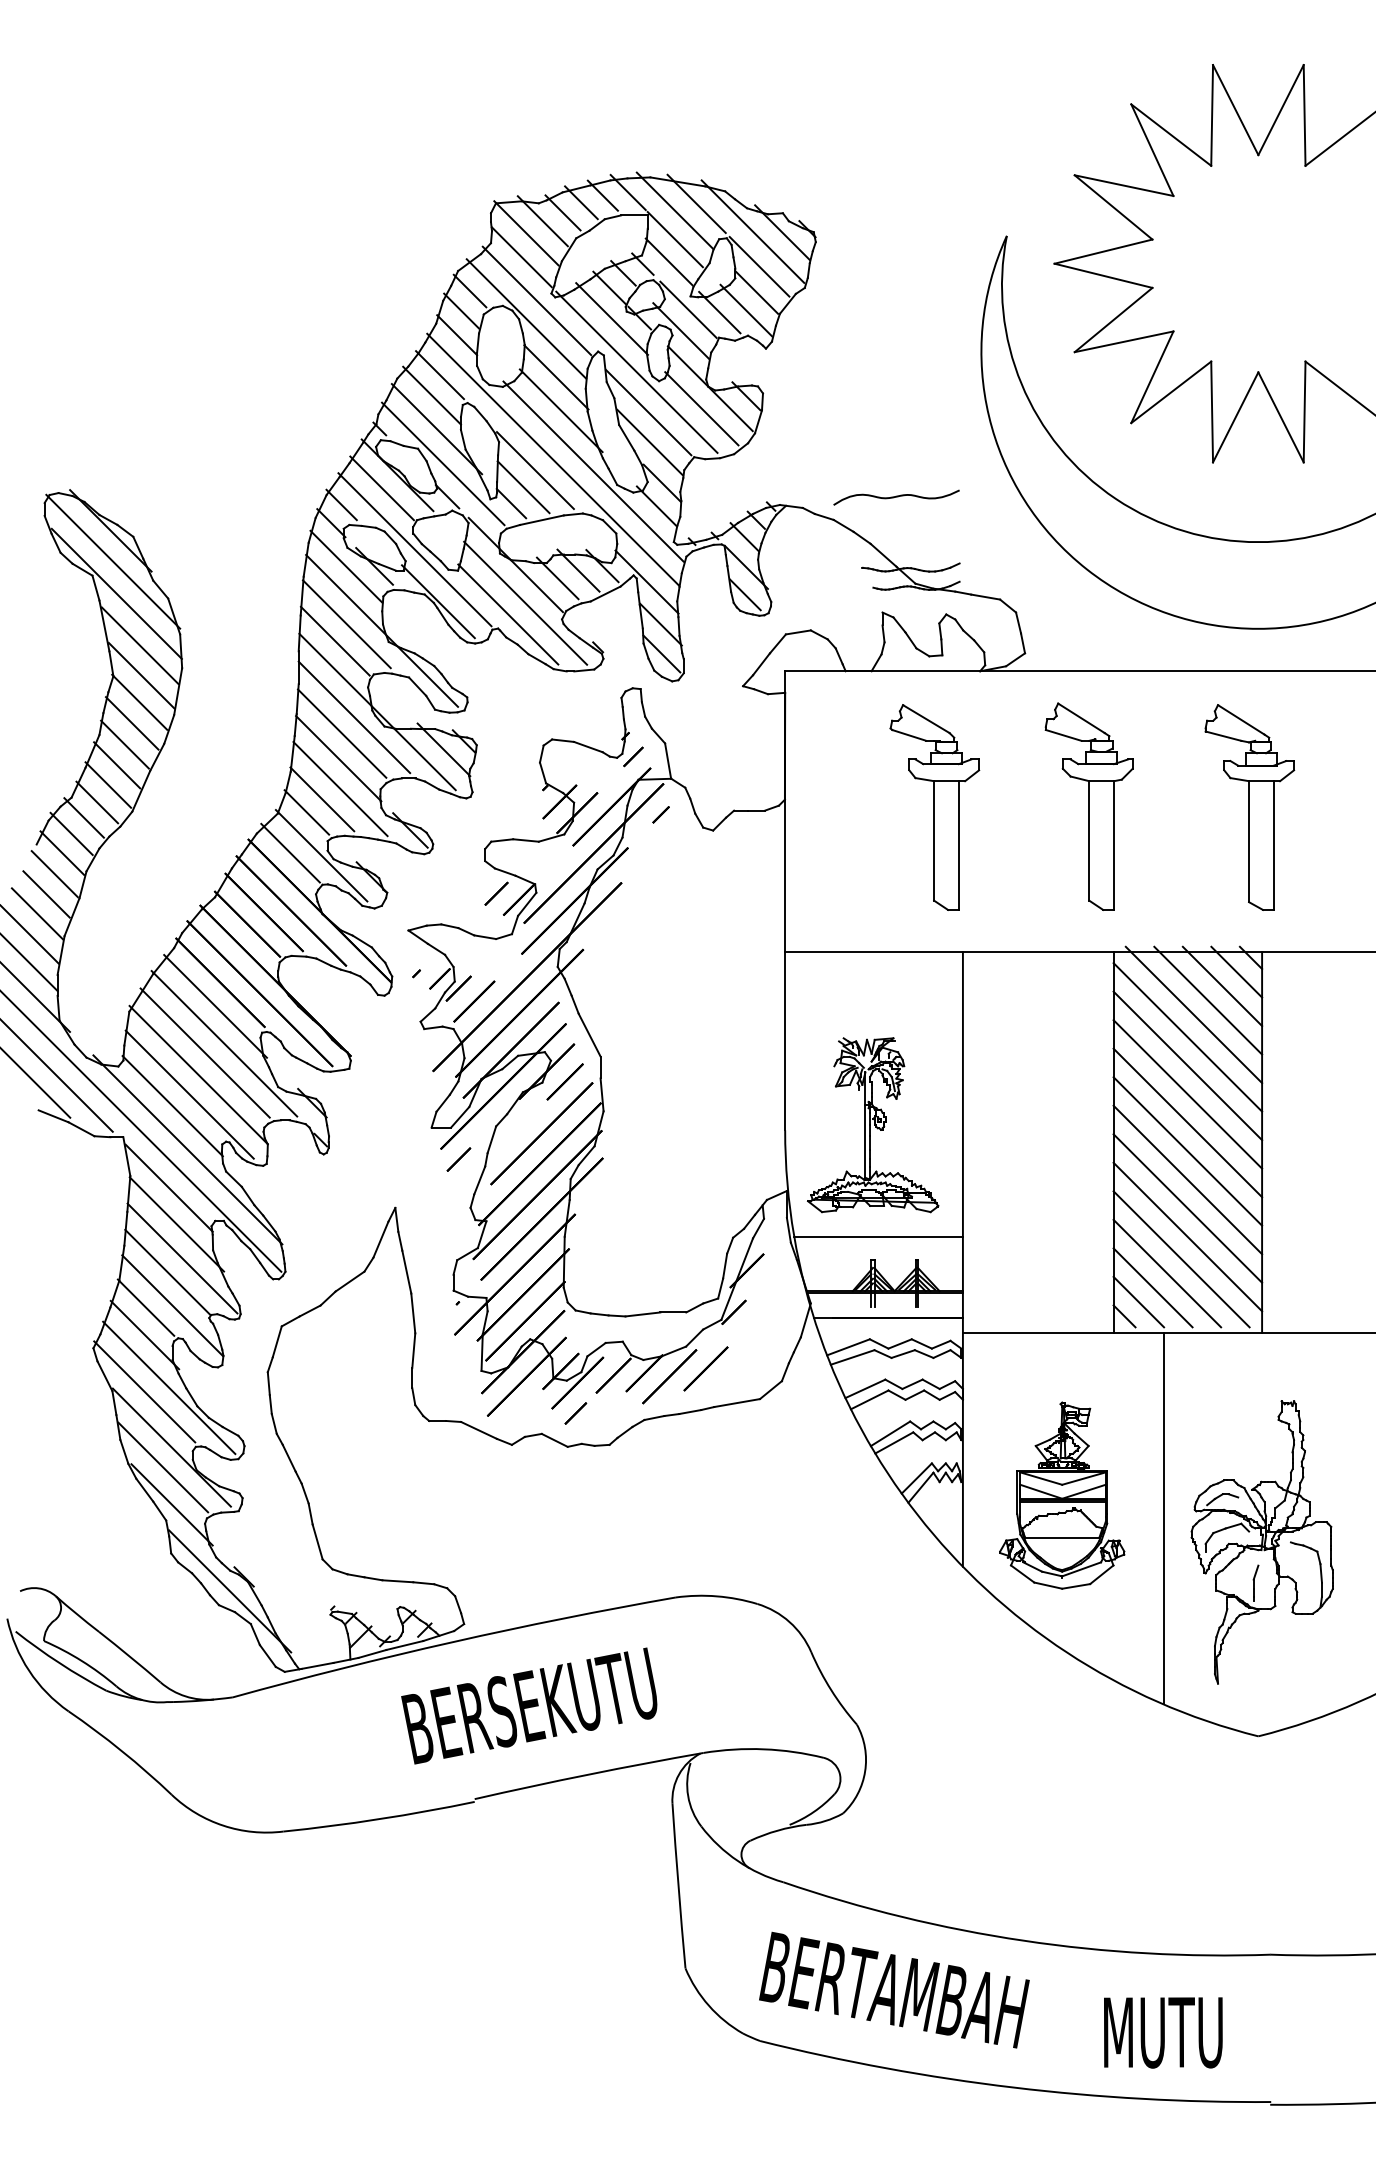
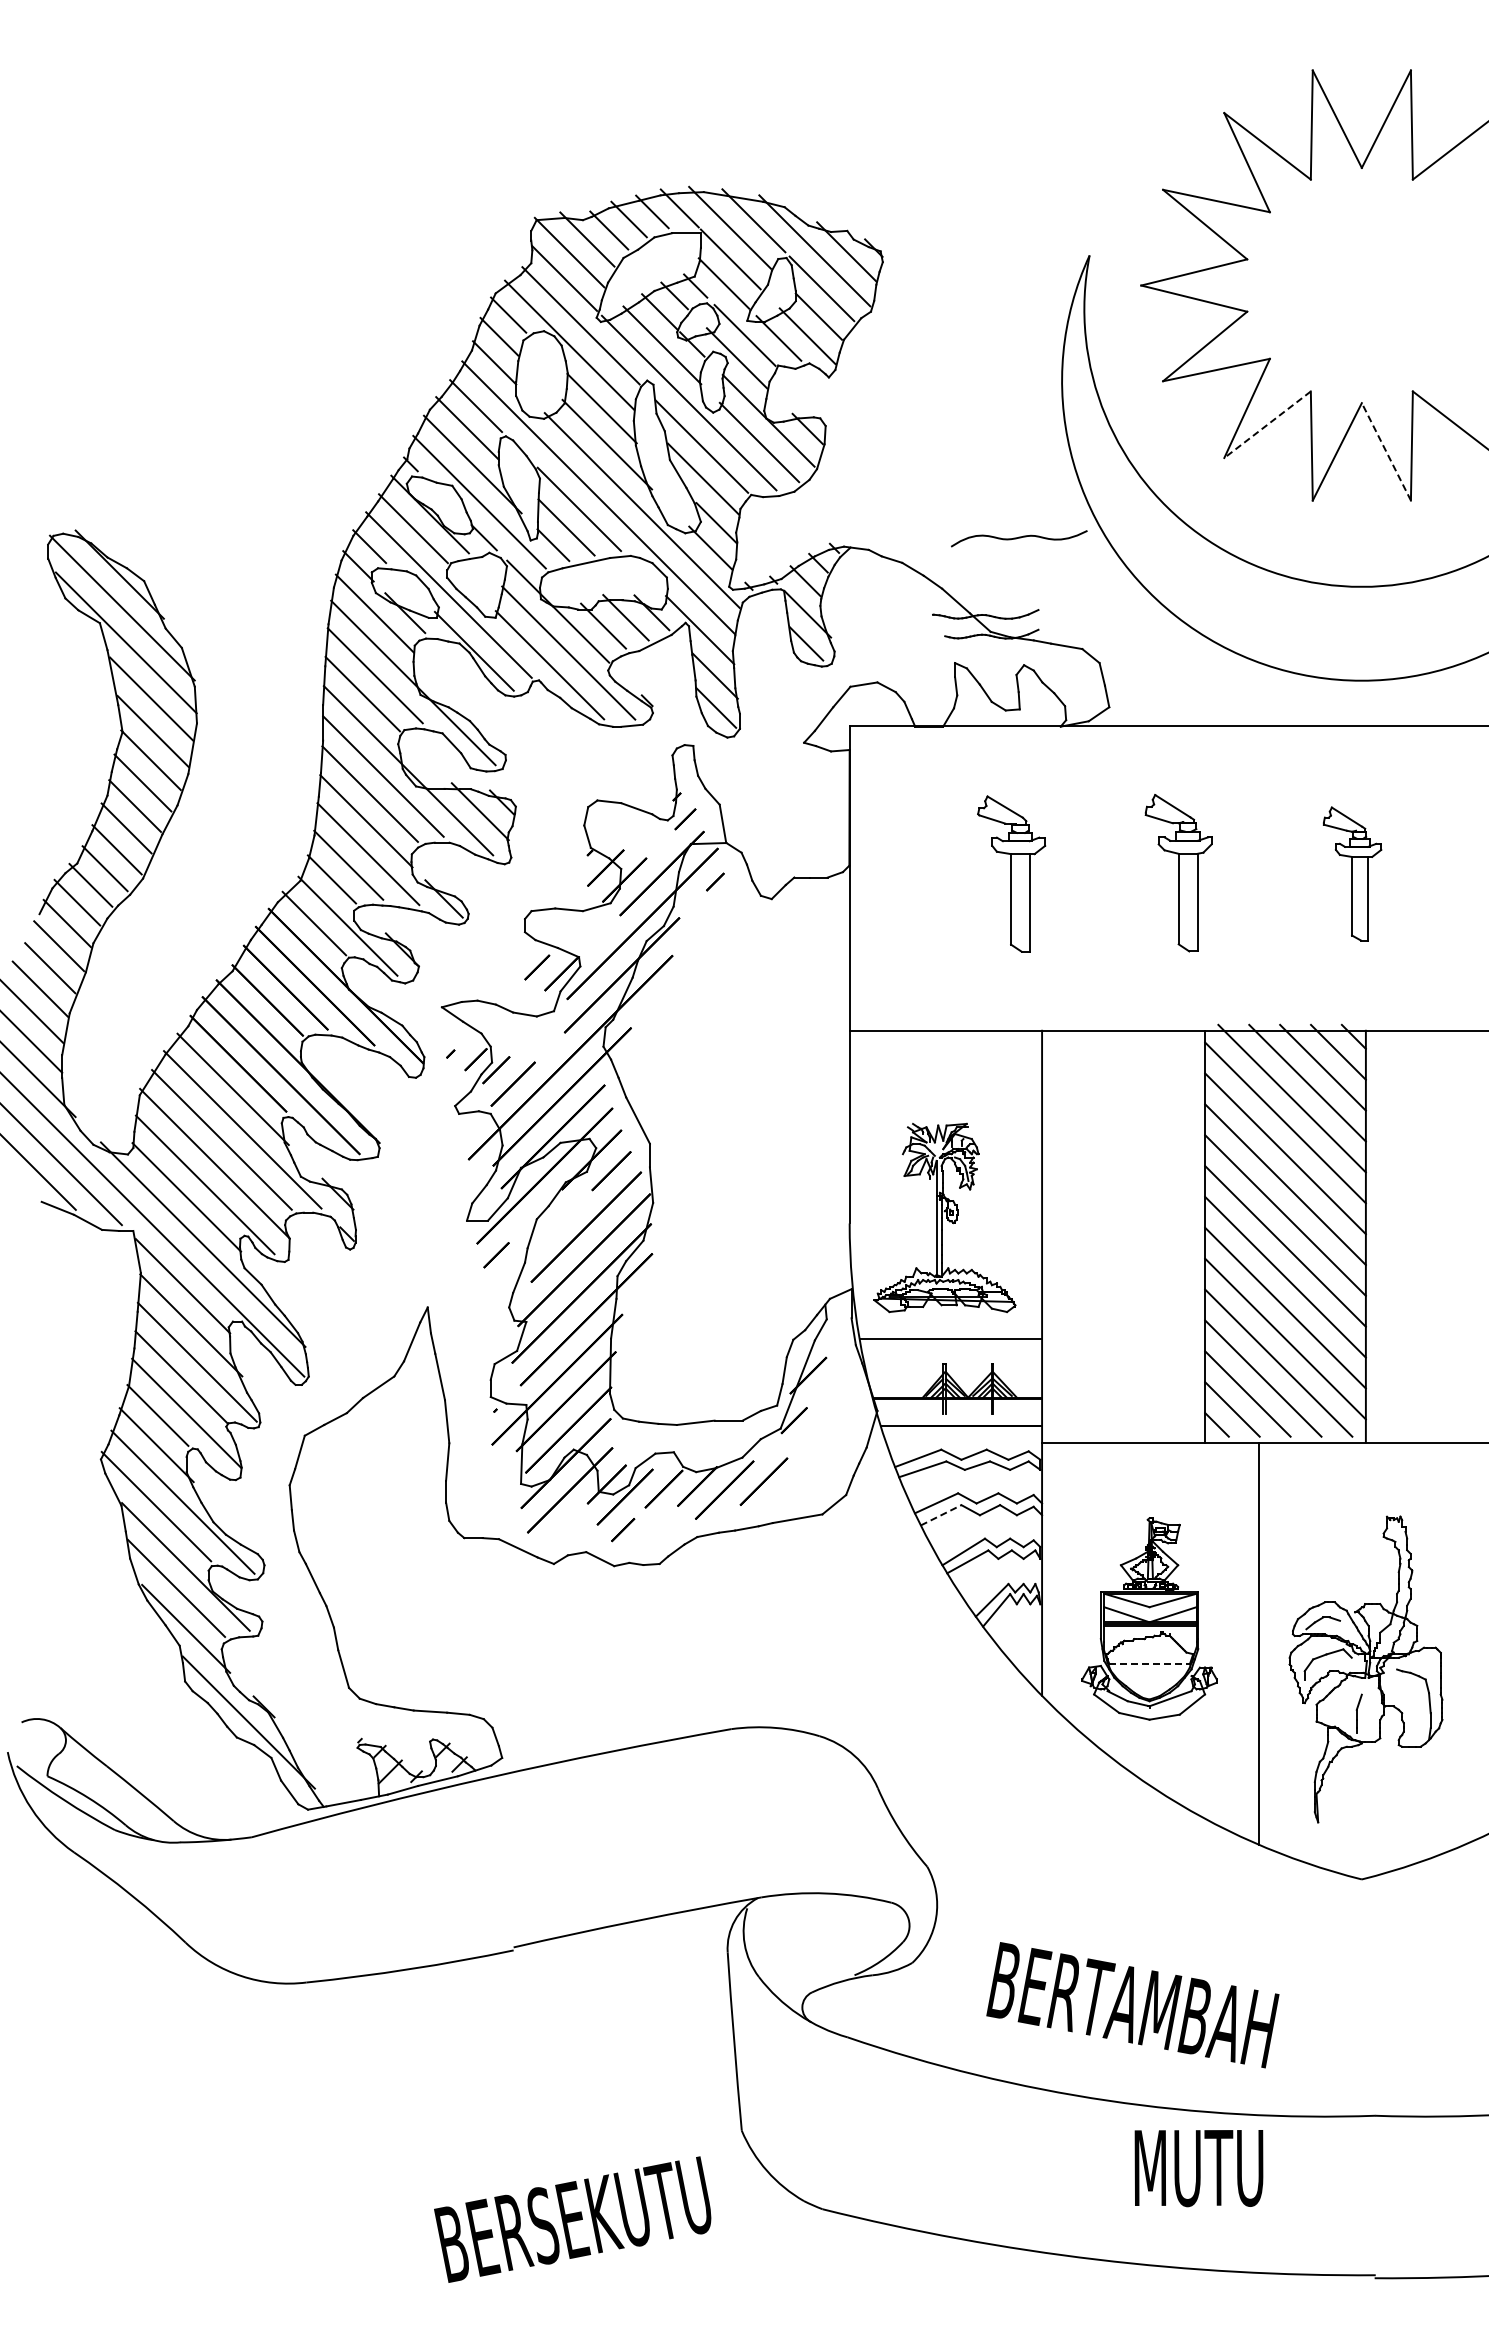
line: (1171, 392) -> (1267, 424), solid -> dashed
line: (1281, 417) -> (1386, 451), solid -> dashed
curve: (896, 497) -> (1019, 538), moved
part: (934, 806) -> (1011, 873), size x0.7
part: (1088, 806) -> (1178, 872), size x0.7
part: (1249, 806) -> (1352, 873), size x0.6
line: (870, 1400) -> (941, 1515), solid -> dashed
line: (1063, 1537) -> (1150, 1664), solid -> dashed
text: (529, 1705) -> (572, 2219), moved
text: (894, 1990) -> (1132, 2005), moved
text: (1162, 2032) -> (1198, 2168), moved

